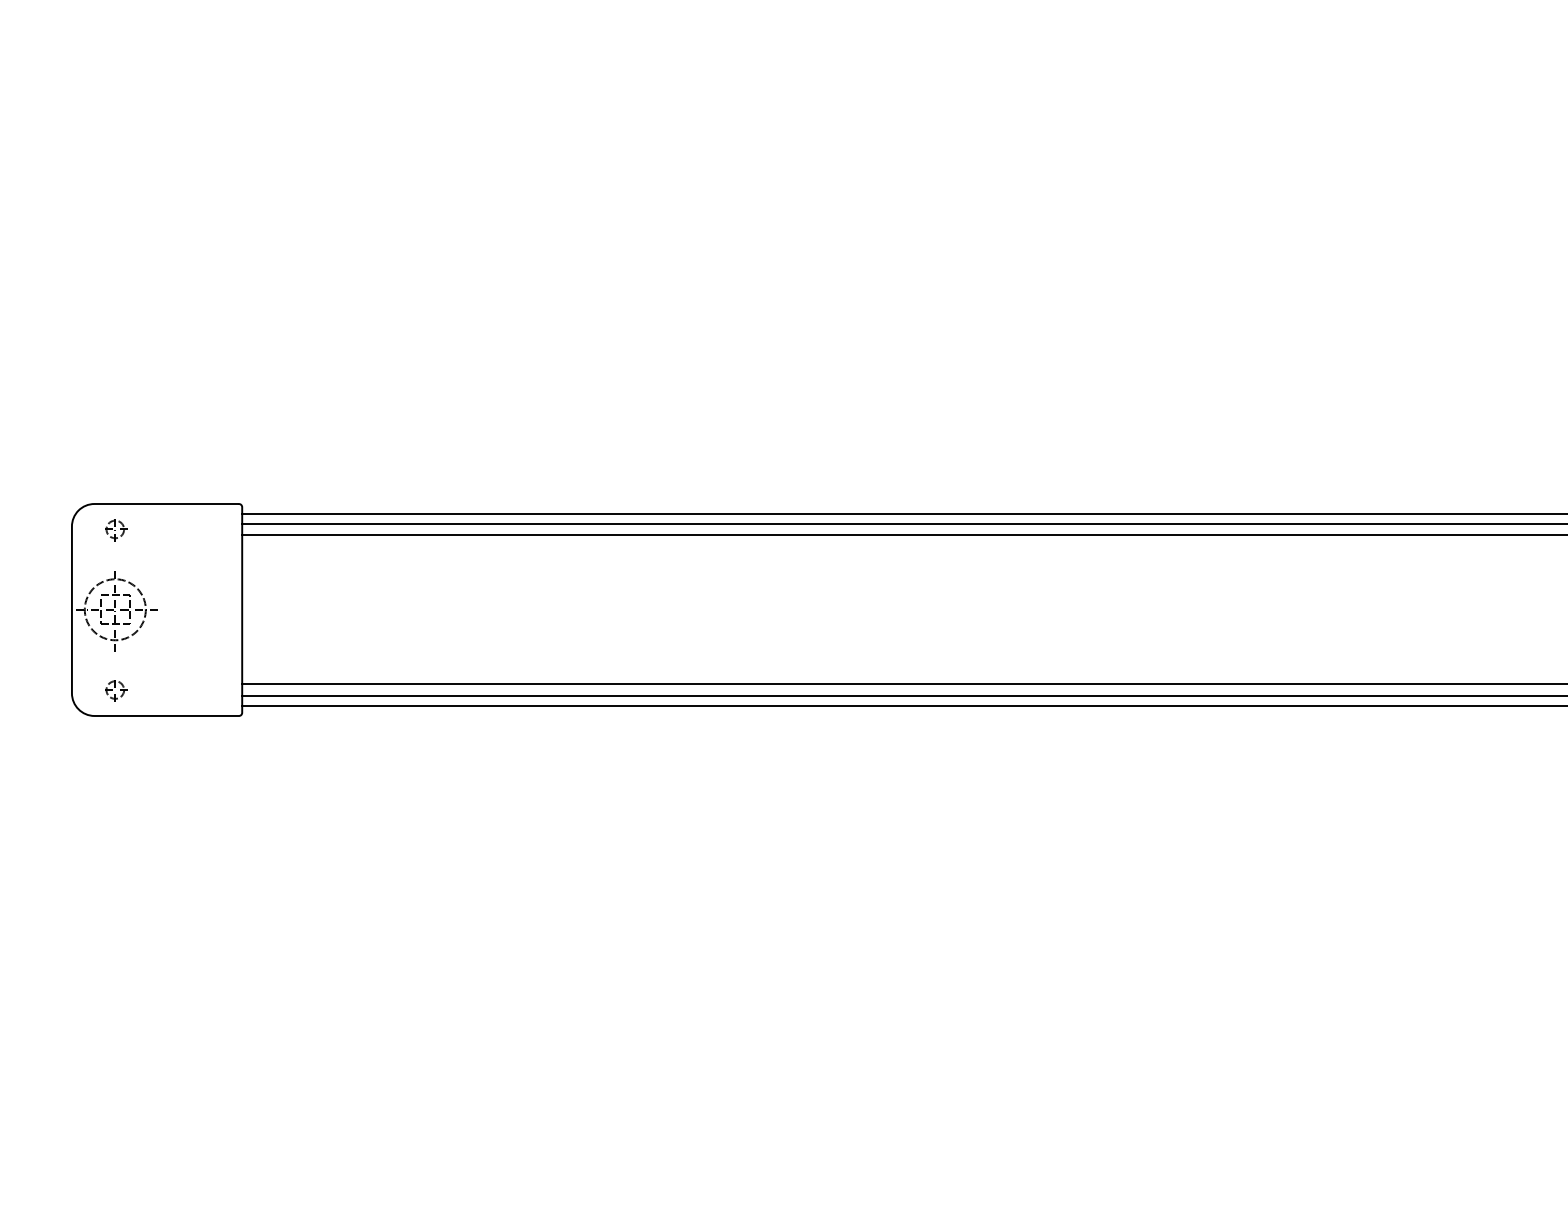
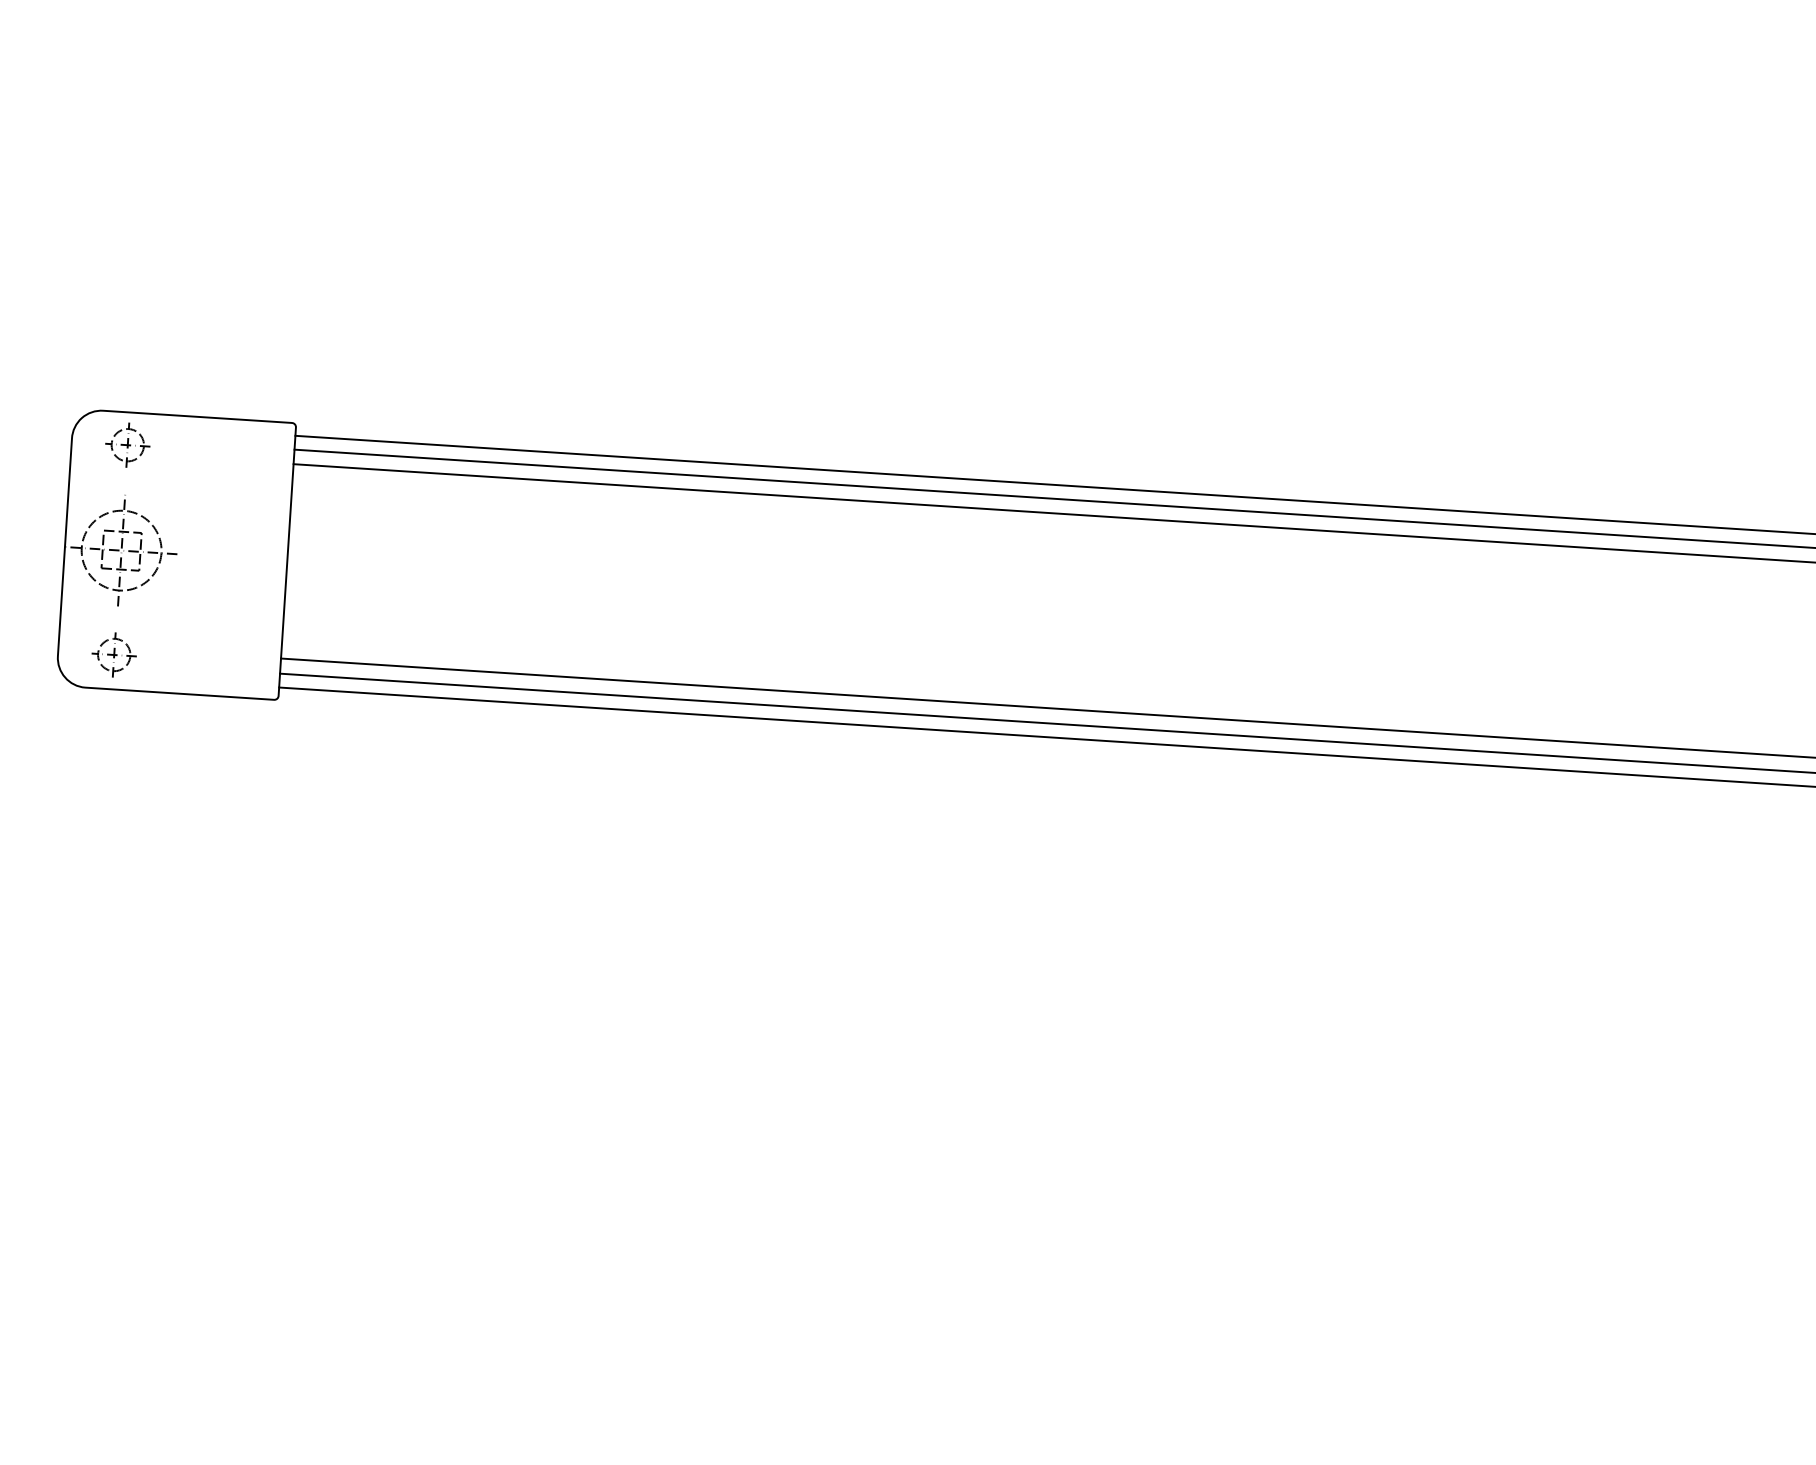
part: (116, 530) -> (129, 447), size x1.4
part: (116, 690) -> (116, 656), size x1.4

